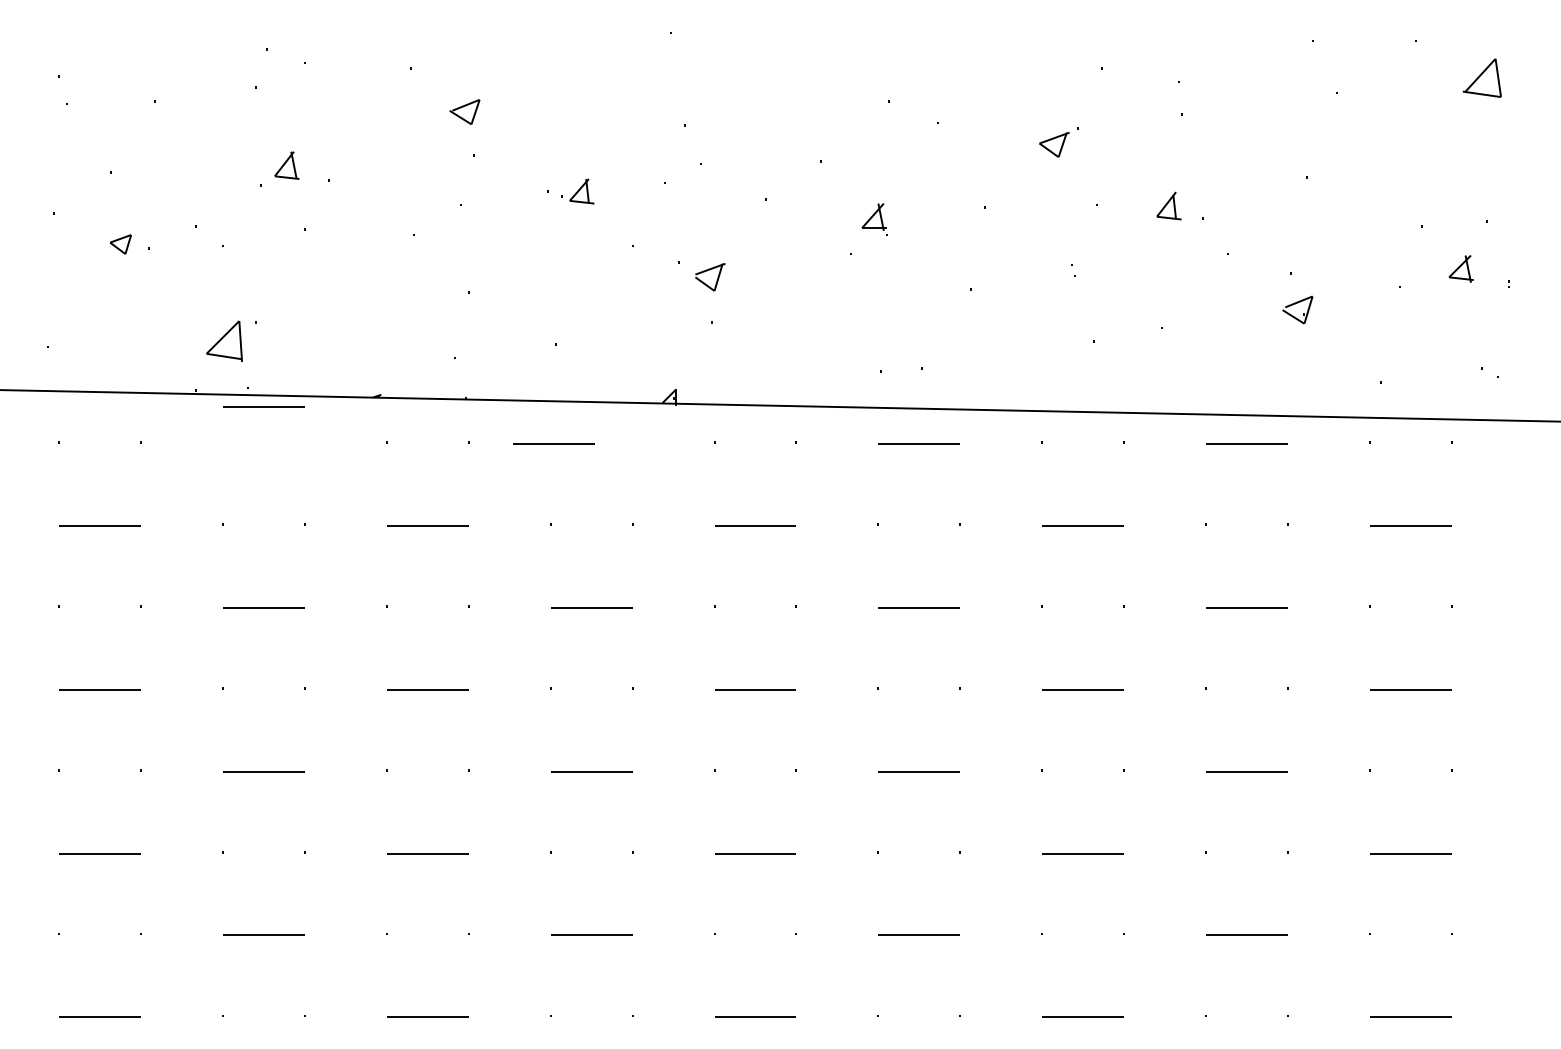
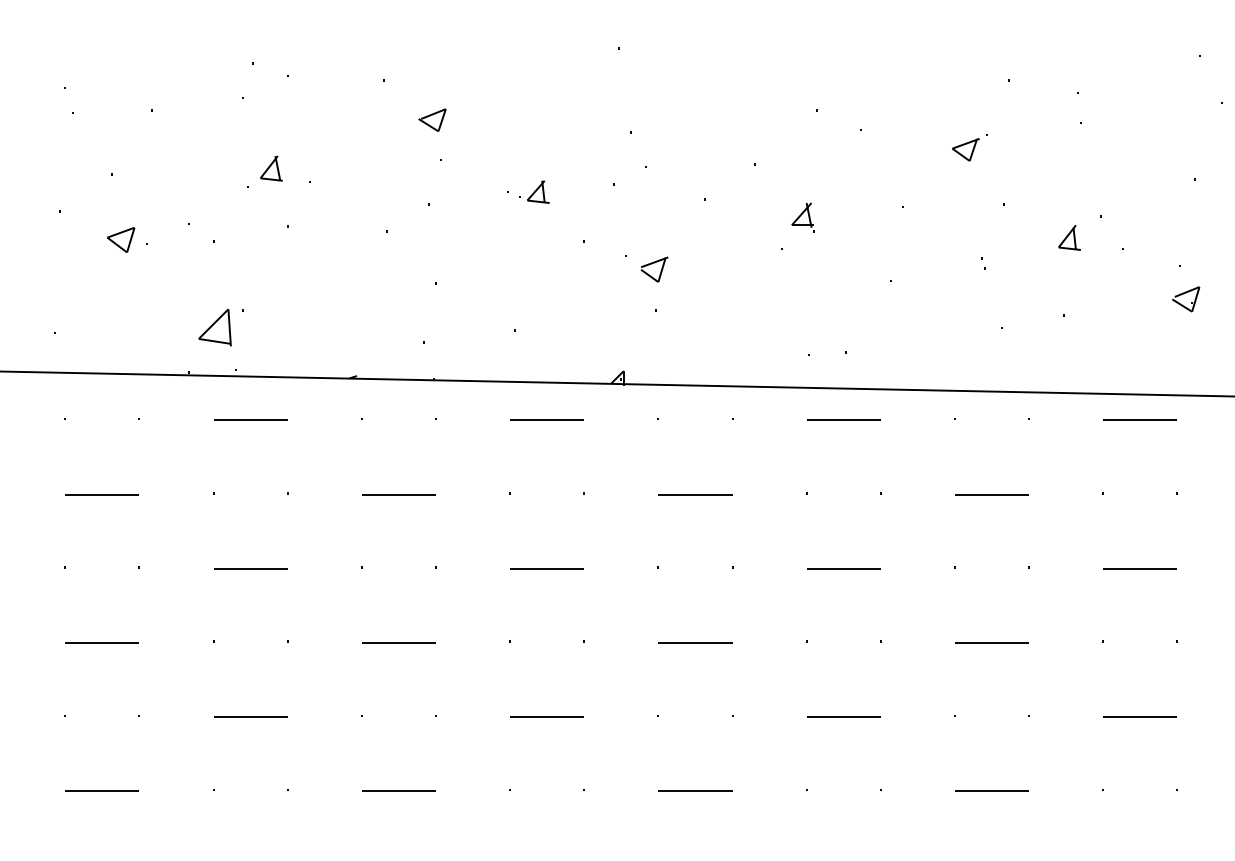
part: (1168, 205) -> (1069, 237), moved
part: (120, 244) -> (120, 240), size x1.43
line: (263, 406) -> (250, 420), moved
line: (553, 443) -> (547, 420), moved

